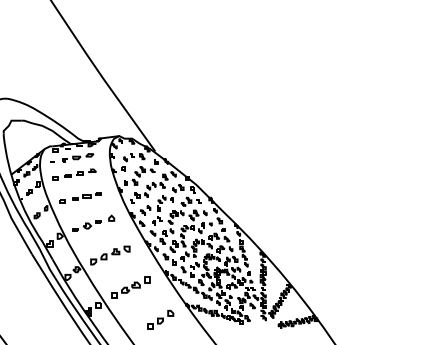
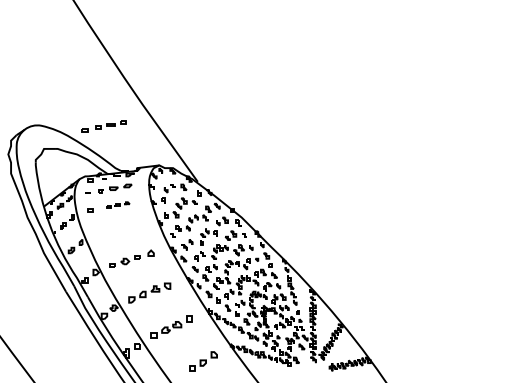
part: (81, 172) -> (118, 204), size x0.7
part: (80, 197) -> (103, 126), moved

